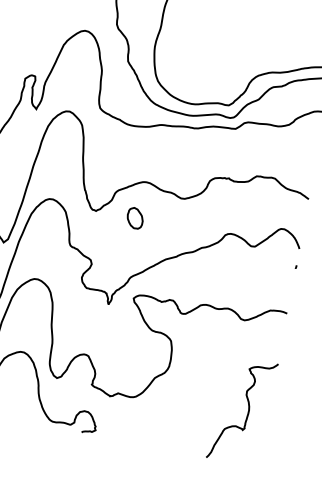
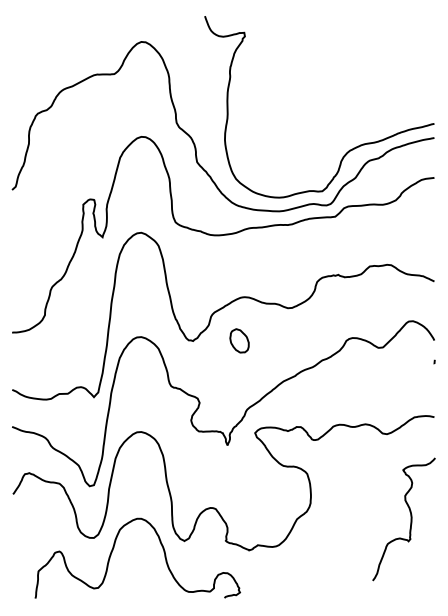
curve: (247, 411) -> (410, 519), moved

